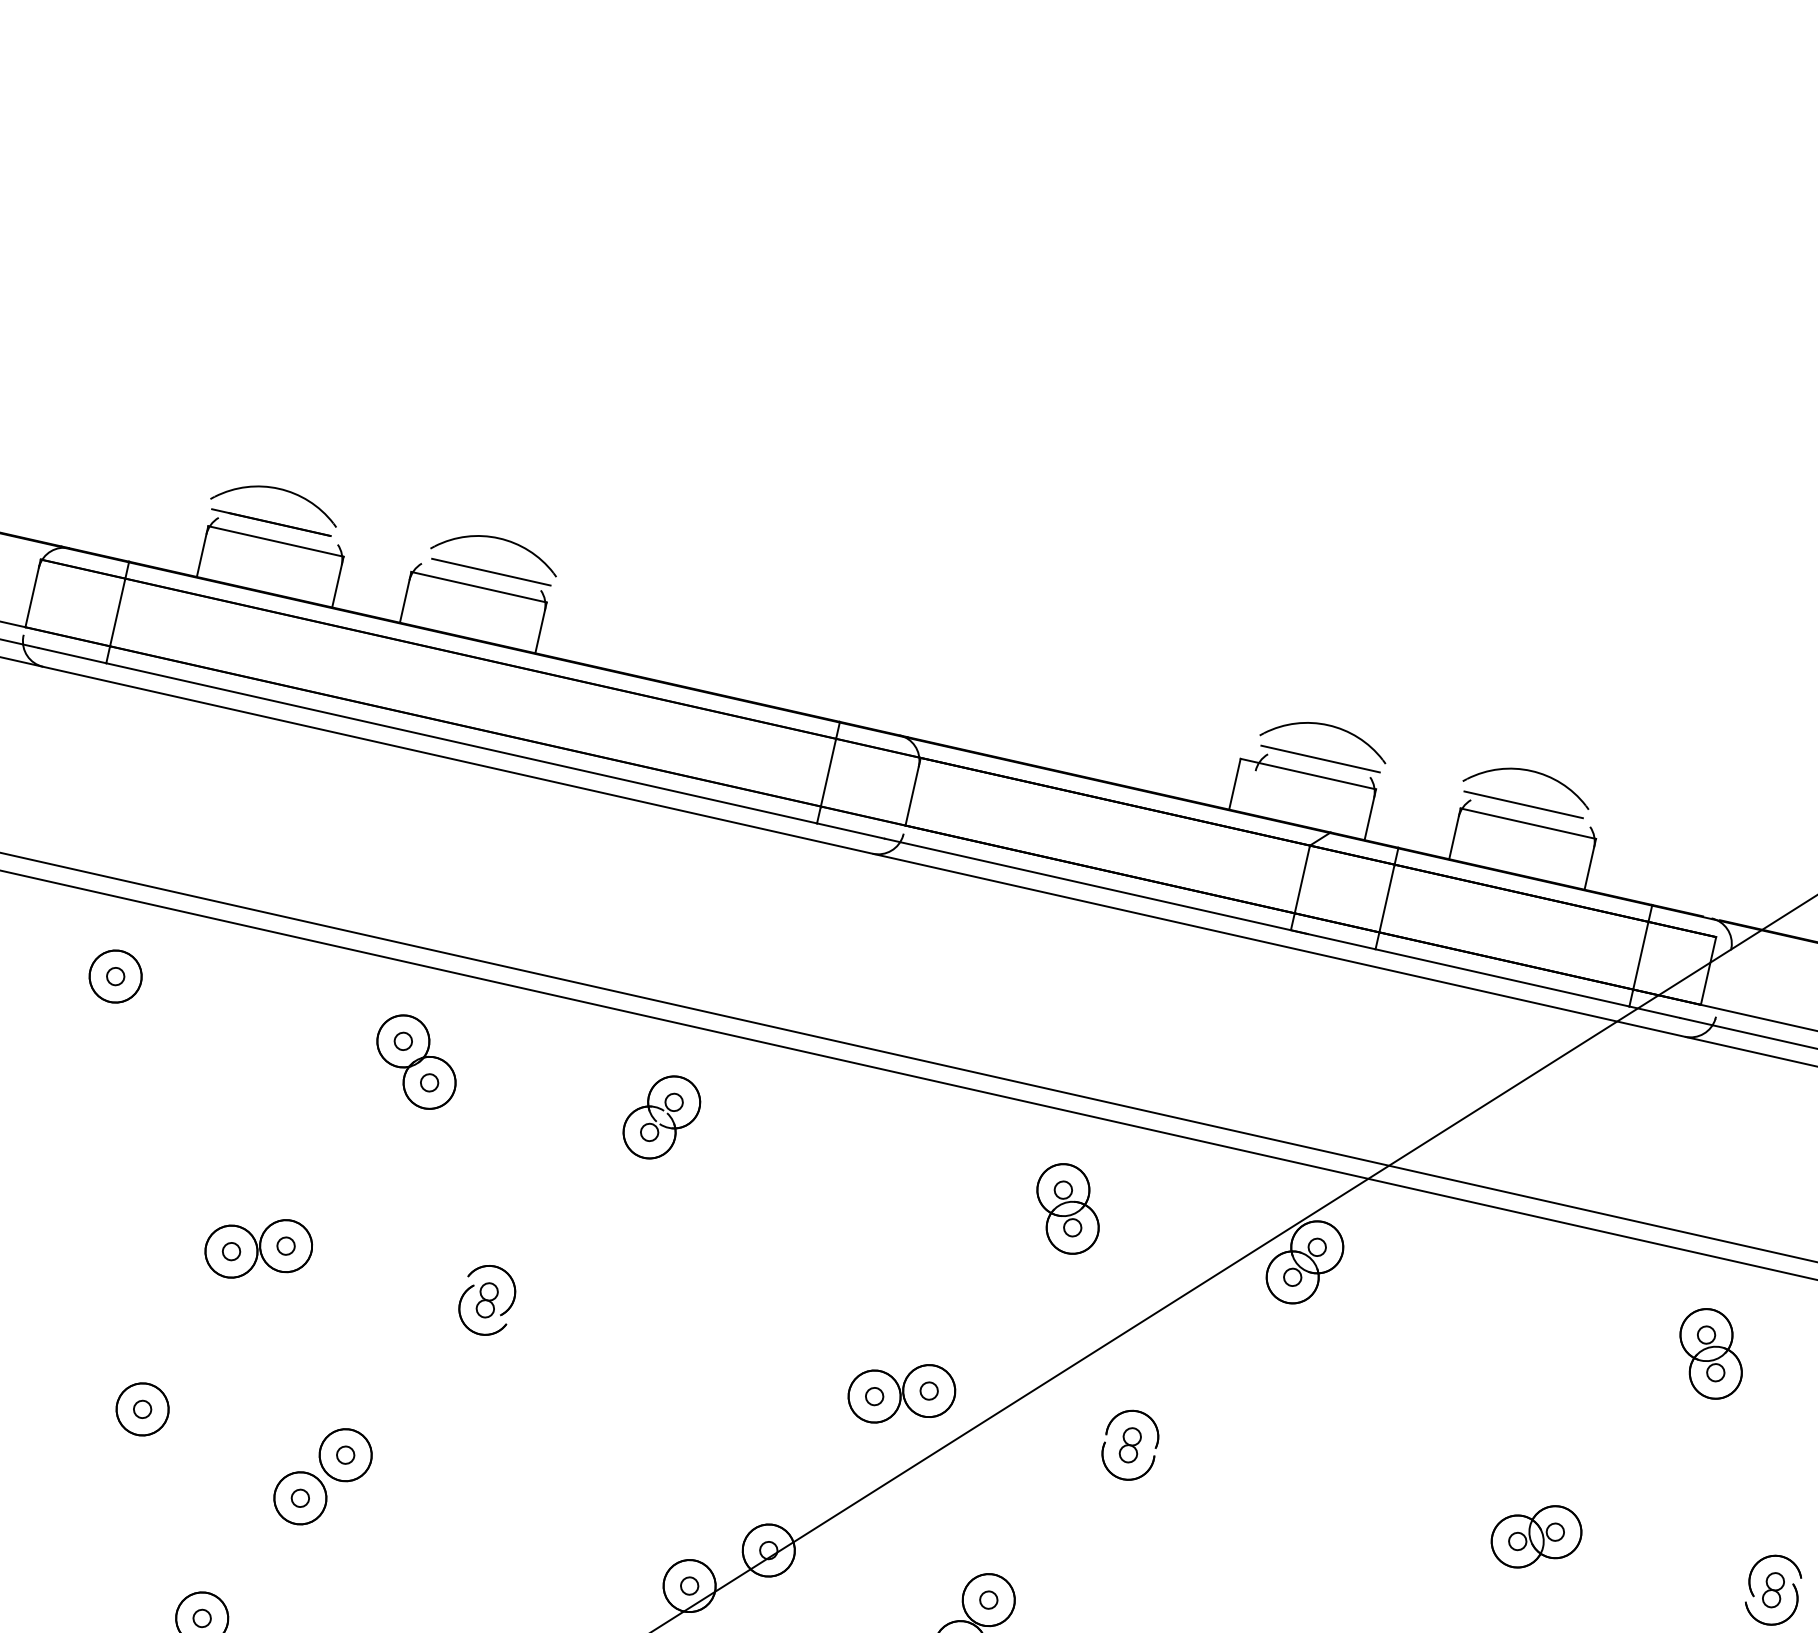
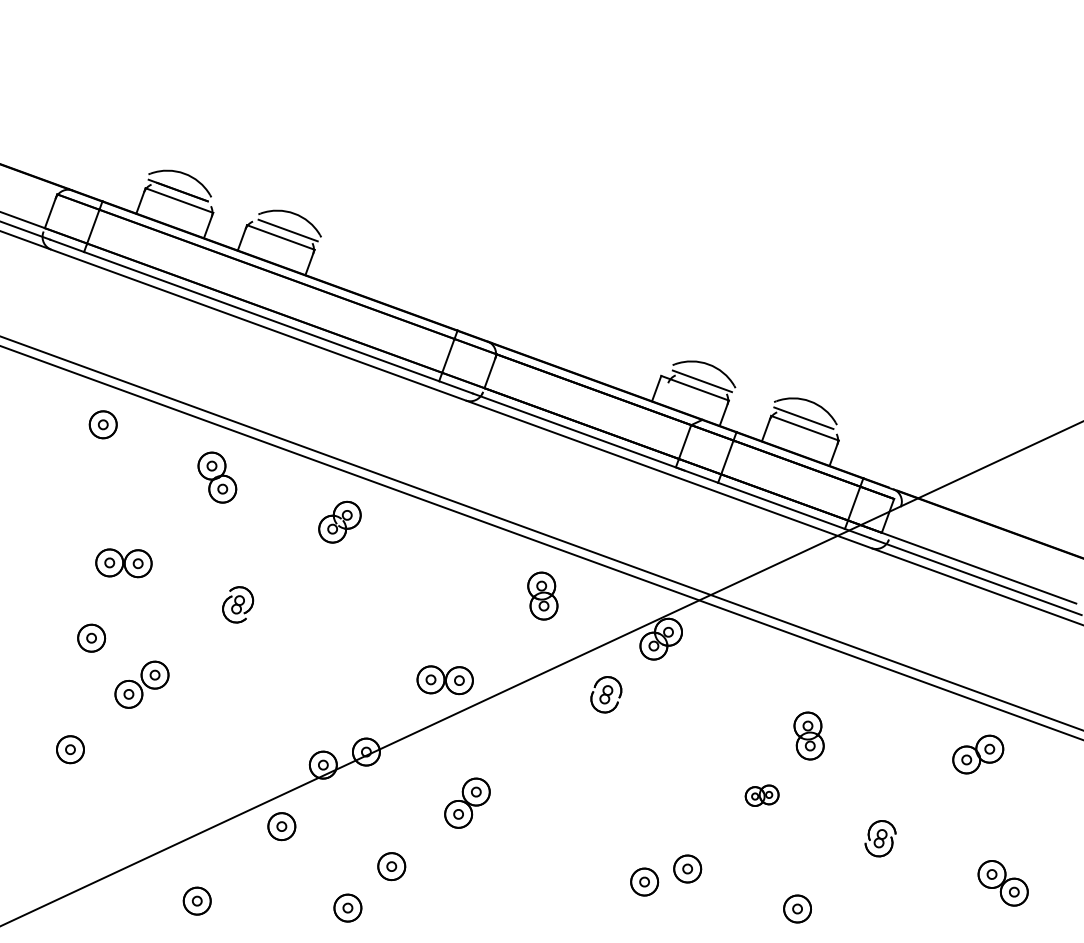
part: (114, 976) -> (102, 424), moved
part: (1709, 1353) -> (808, 735), moved
part: (142, 1408) -> (91, 637), moved
part: (1130, 1444) -> (606, 694), moved
part: (1535, 1536) -> (761, 795), size x0.7

